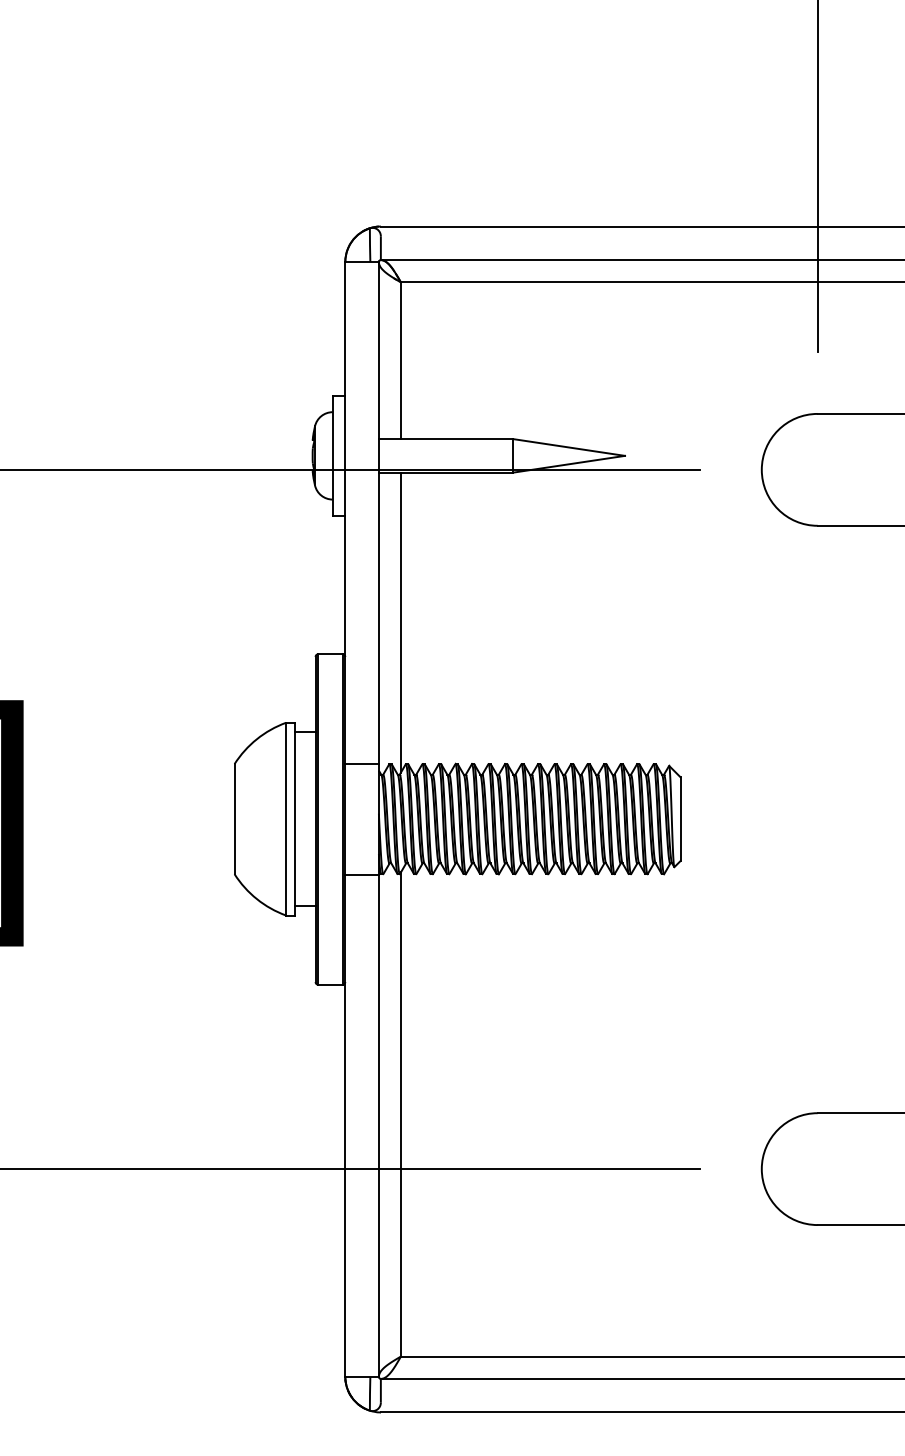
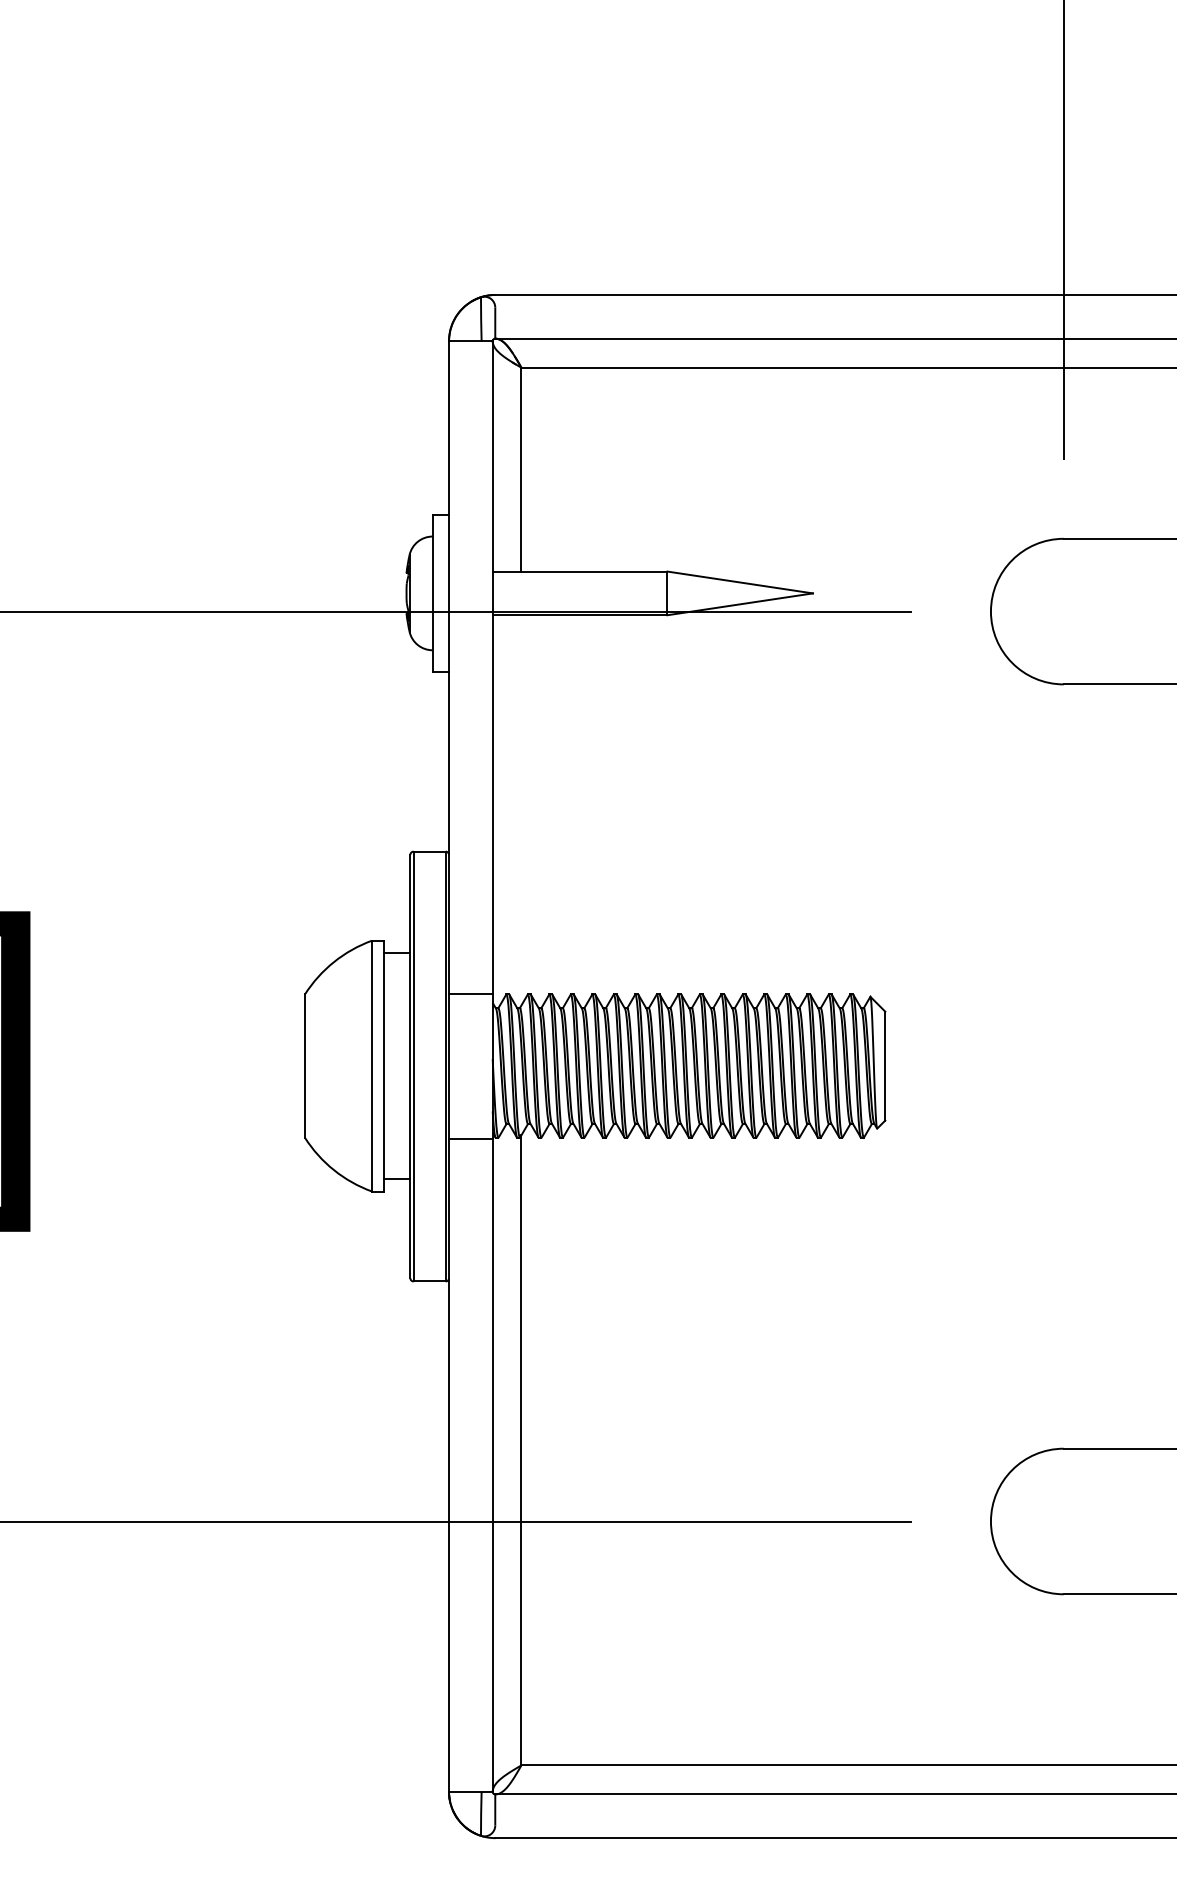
line: (401, 622) -> (521, 810), removed

